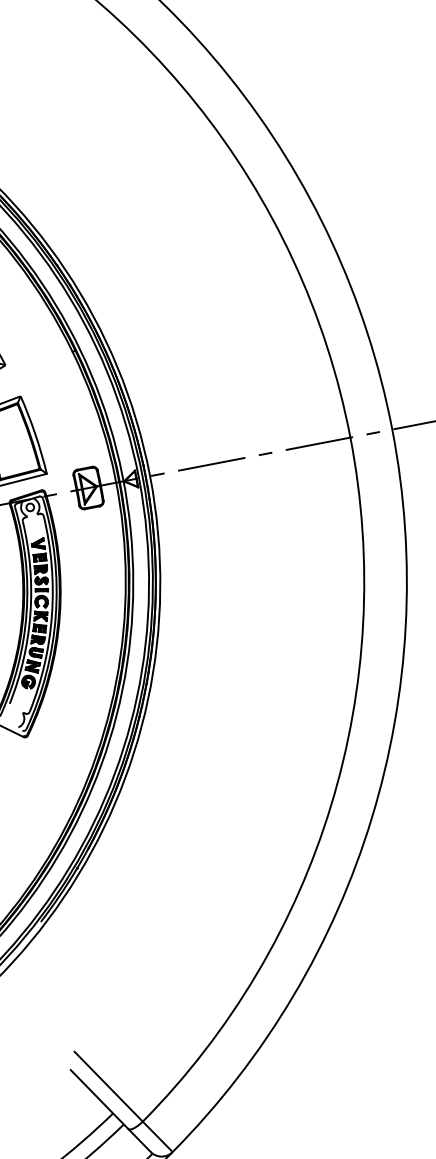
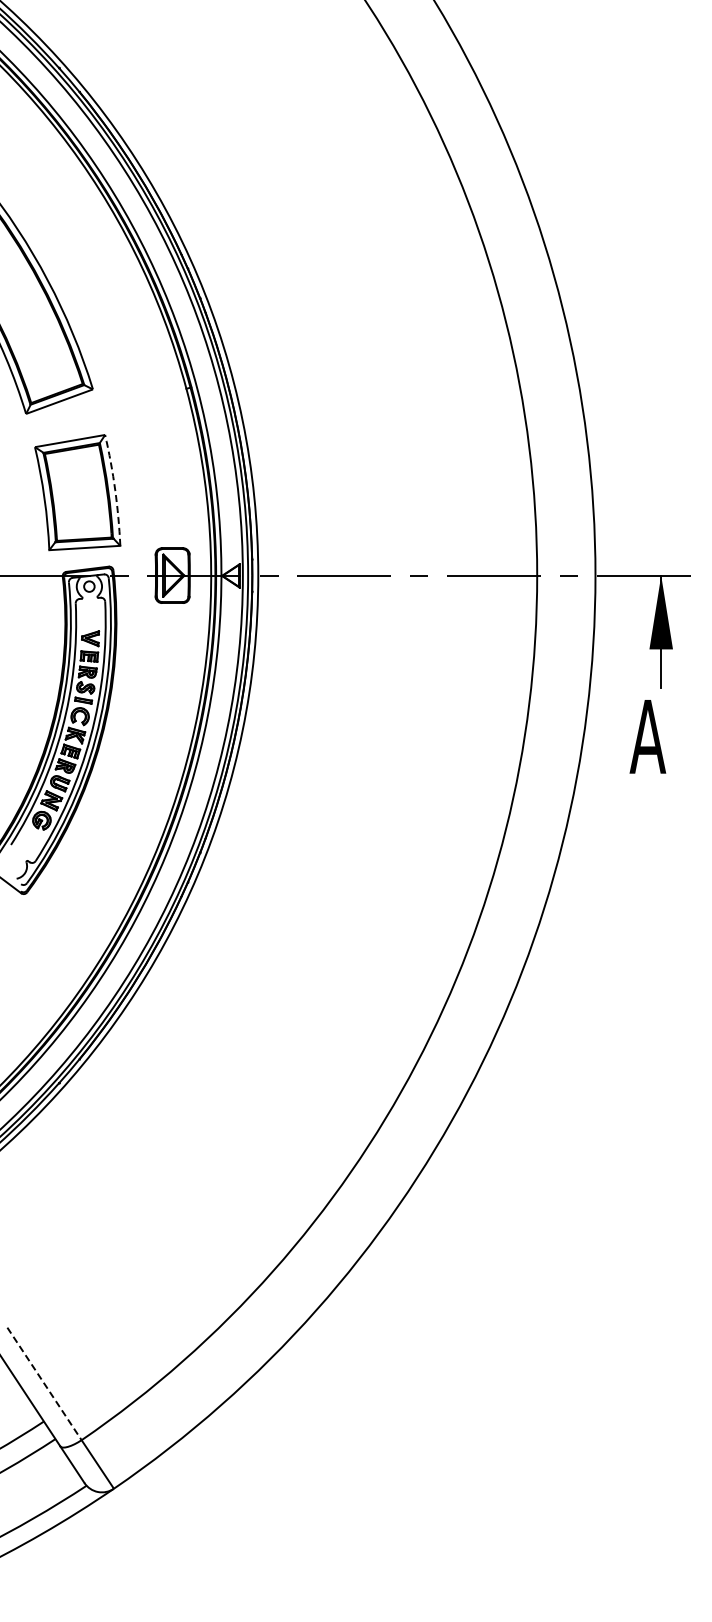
arc: (35, 434) -> (115, 490), solid -> dashed
line: (108, 1086) -> (44, 1384), solid -> dashed

